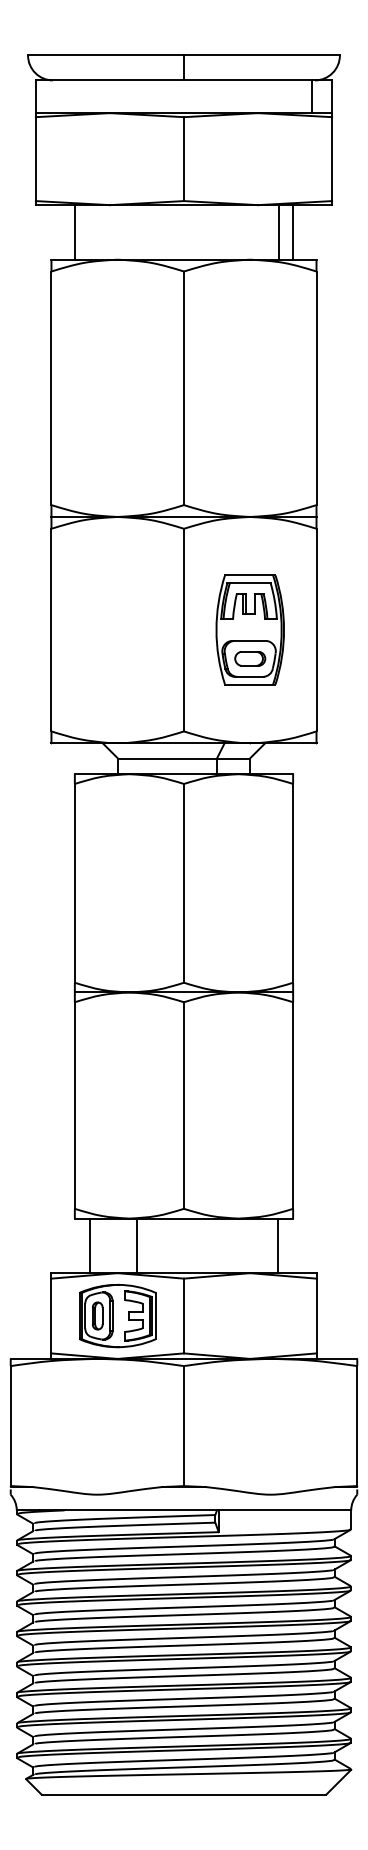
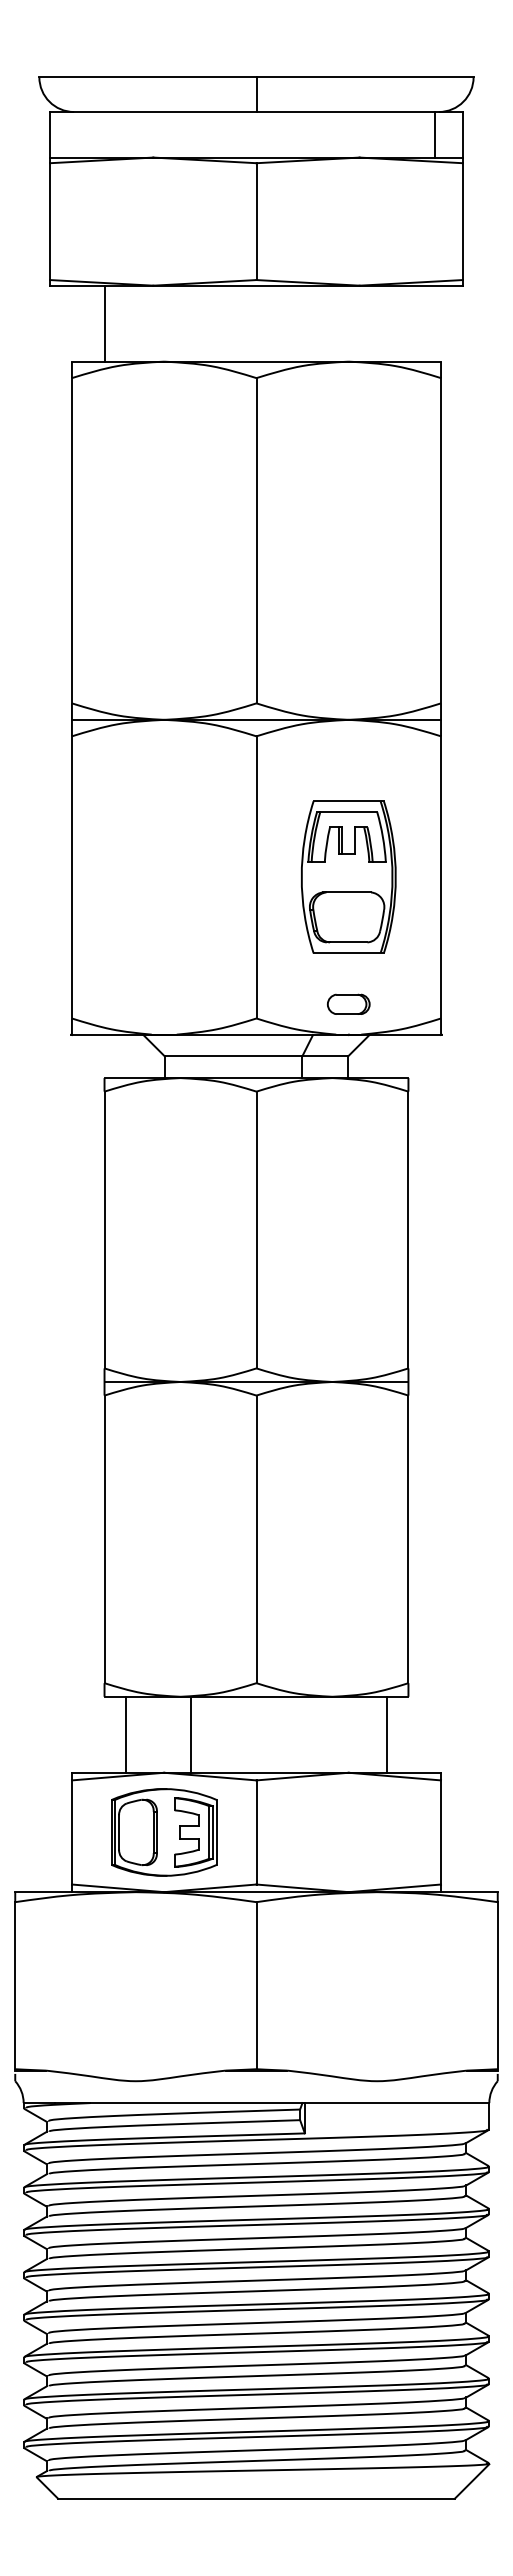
line: (278, 232) -> (388, 323), removed
line: (293, 232) -> (408, 323), removed
part: (250, 658) -> (348, 1003), moved
part: (97, 1316) -> (136, 1832), removed

